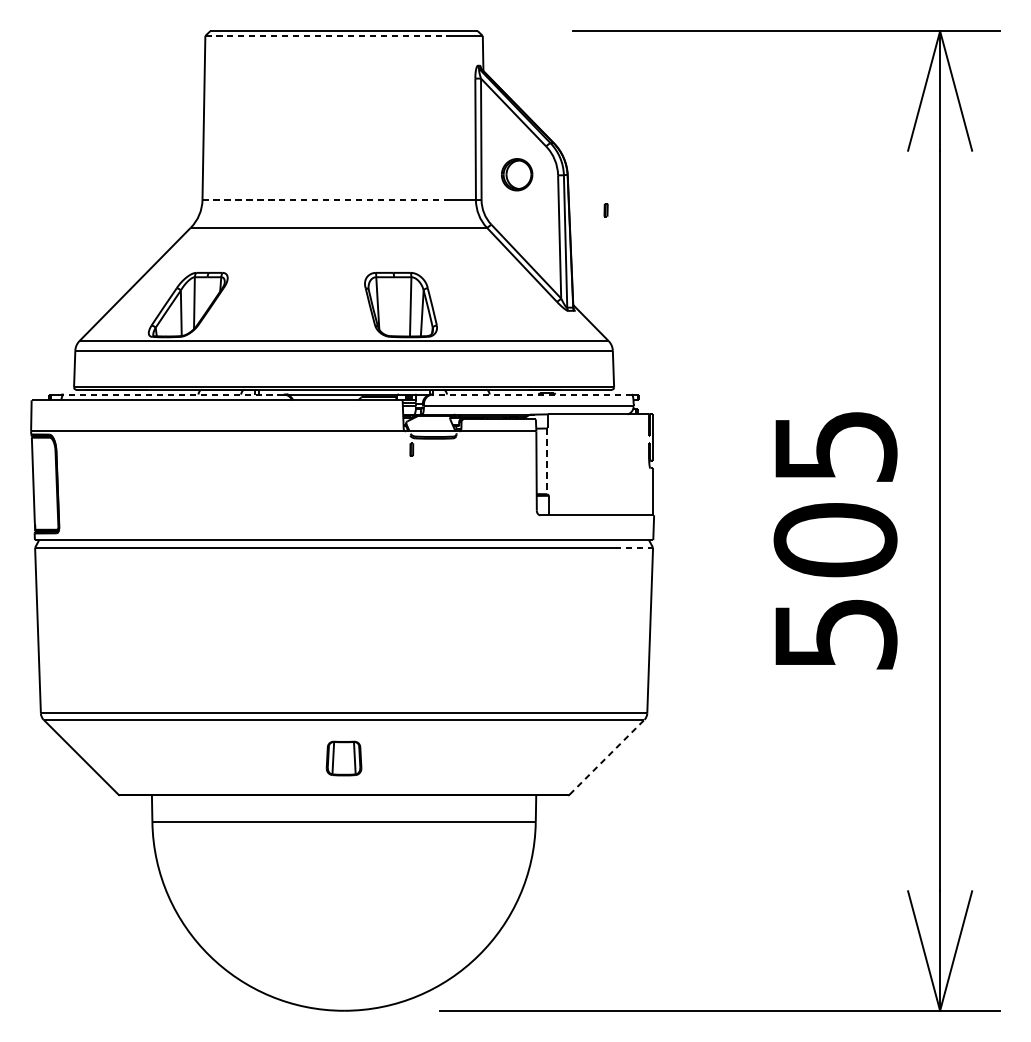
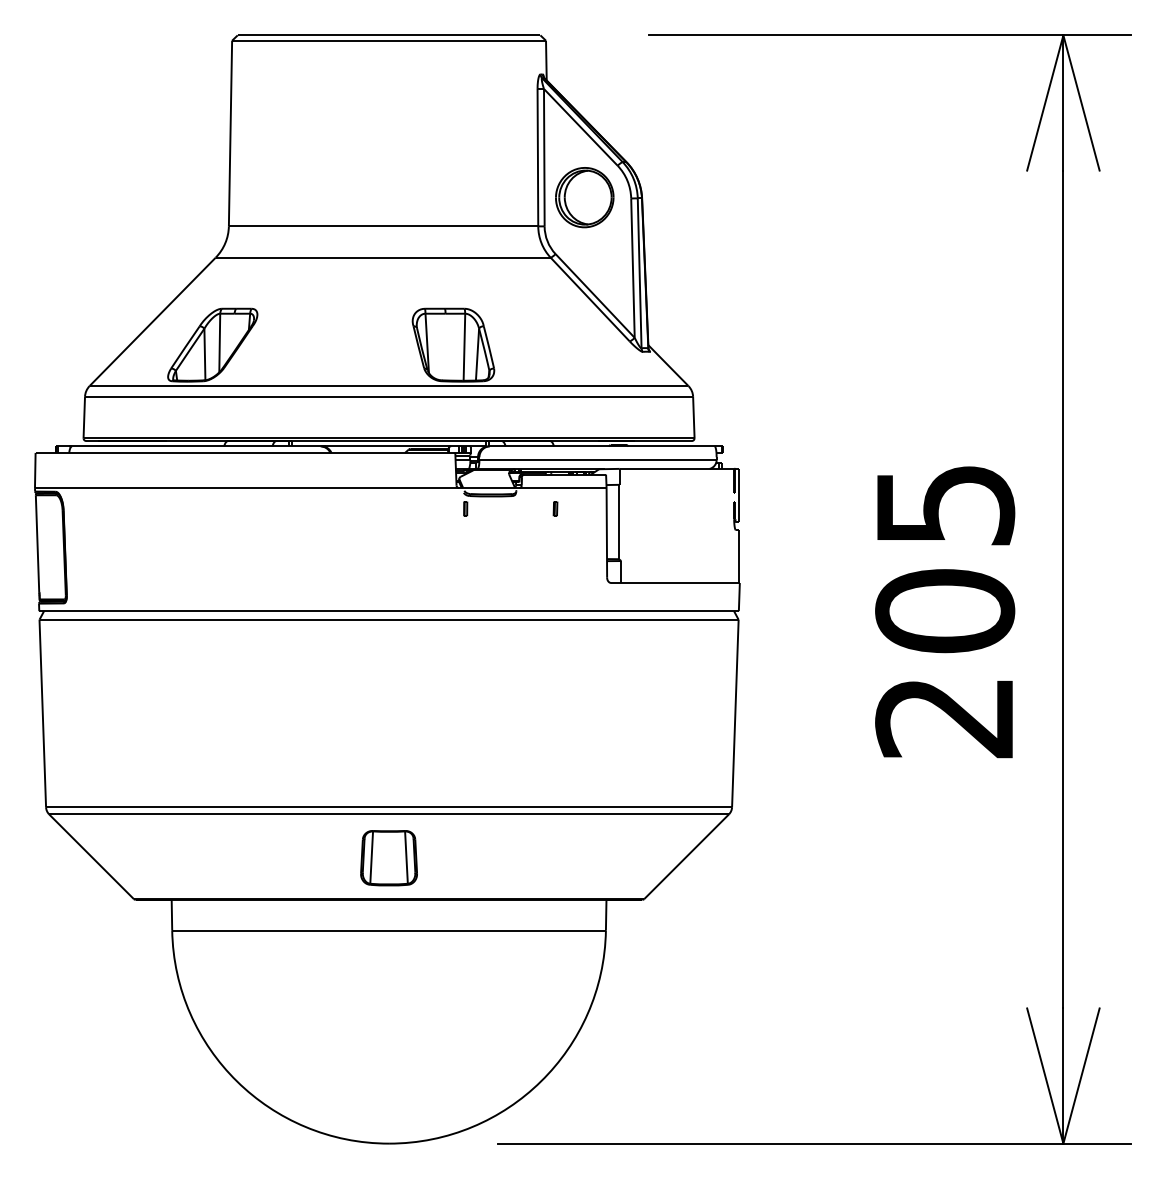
line: (325, 35) -> (368, 40), dashed -> solid
part: (516, 174) -> (584, 197), size x1.67
line: (325, 200) -> (367, 226), dashed -> solid
part: (606, 209) -> (555, 508), moved
line: (172, 394) -> (195, 446), dashed -> solid
line: (531, 394) -> (601, 446), dashed -> solid
line: (547, 461) -> (619, 522), dashed -> solid
line: (634, 547) -> (717, 619), dashed -> solid
text: (835, 635) -> (945, 718), 505 -> 205
line: (606, 757) -> (686, 856), dashed -> solid
part: (343, 758) -> (388, 858), size x1.43

